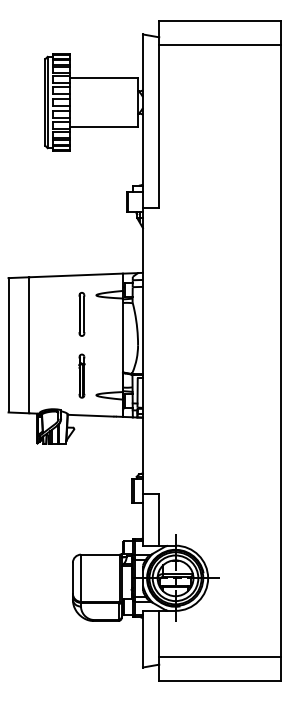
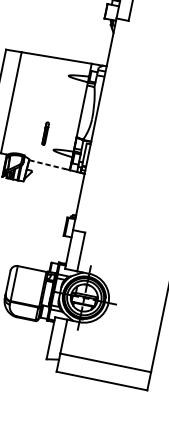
part: (81, 314) -> (54, 87), removed
part: (81, 375) -> (45, 133), size x0.7
line: (90, 415) -> (46, 164), solid -> dashed

